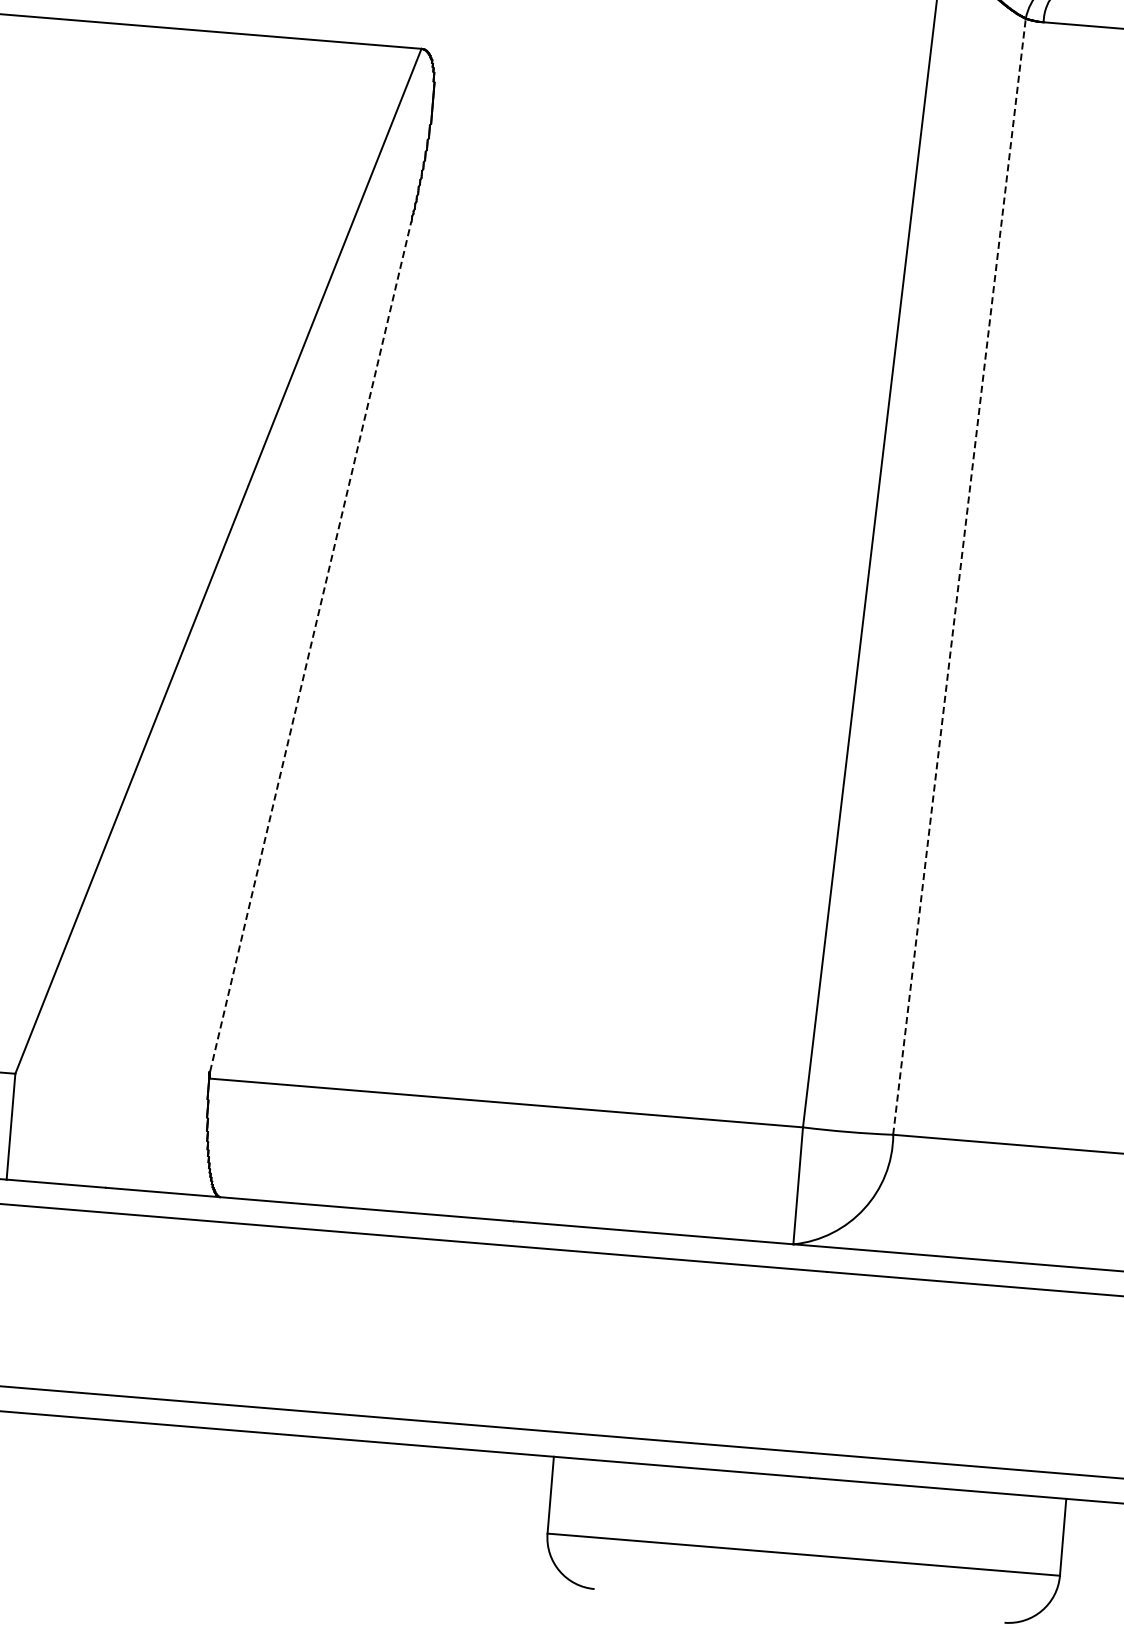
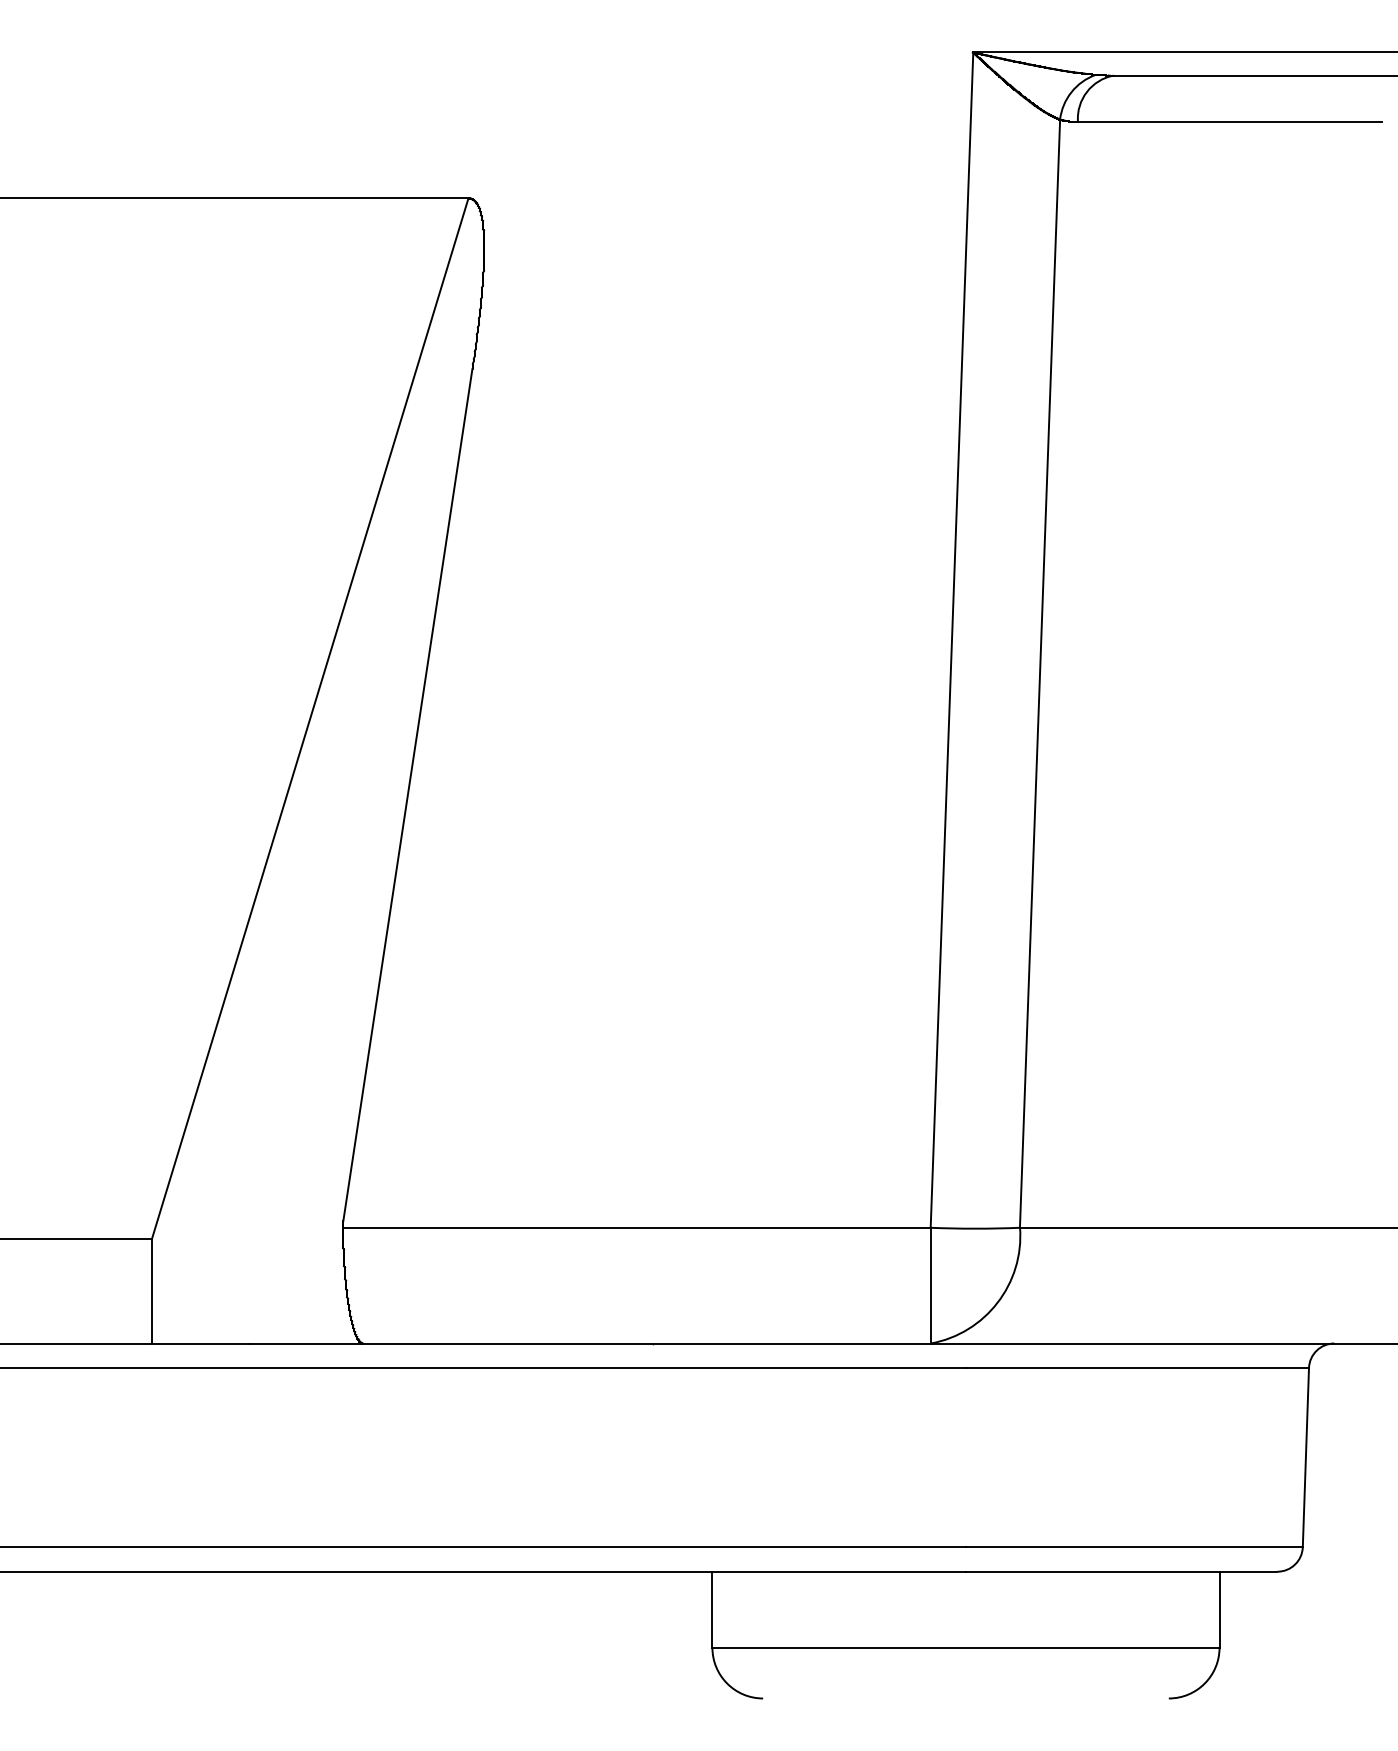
line: (959, 576) -> (1040, 673), dashed -> solid
line: (310, 647) -> (407, 795), dashed -> solid

